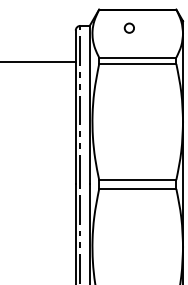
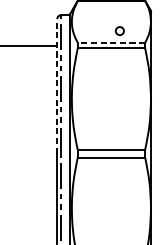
circle: (128, 27) -> (119, 30), moved
line: (137, 57) -> (111, 42), solid -> dashed
line: (75, 107) -> (57, 86), solid -> dashed

